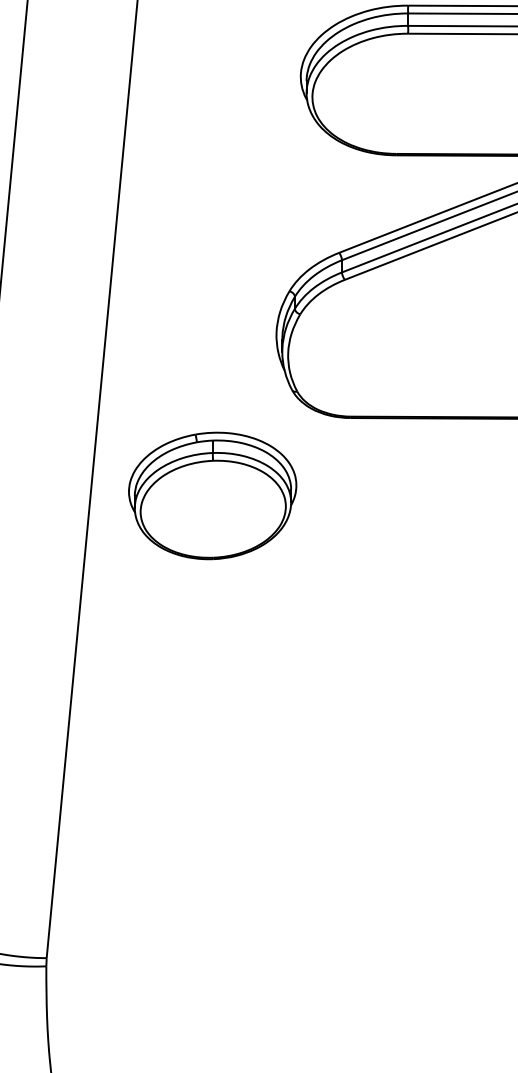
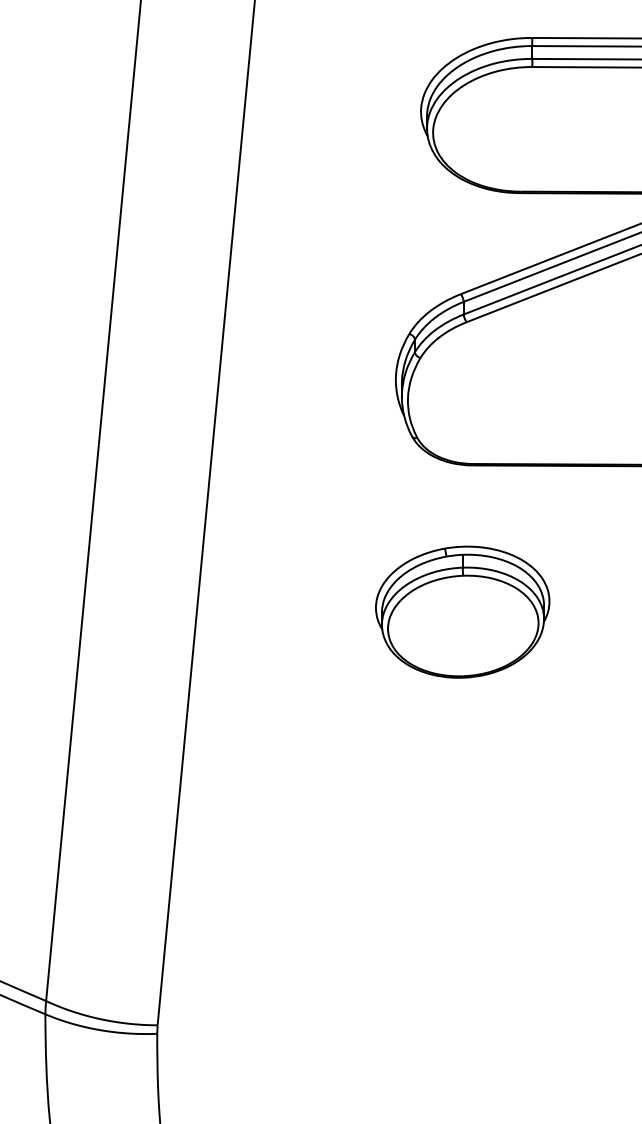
part: (212, 495) -> (462, 611), moved

